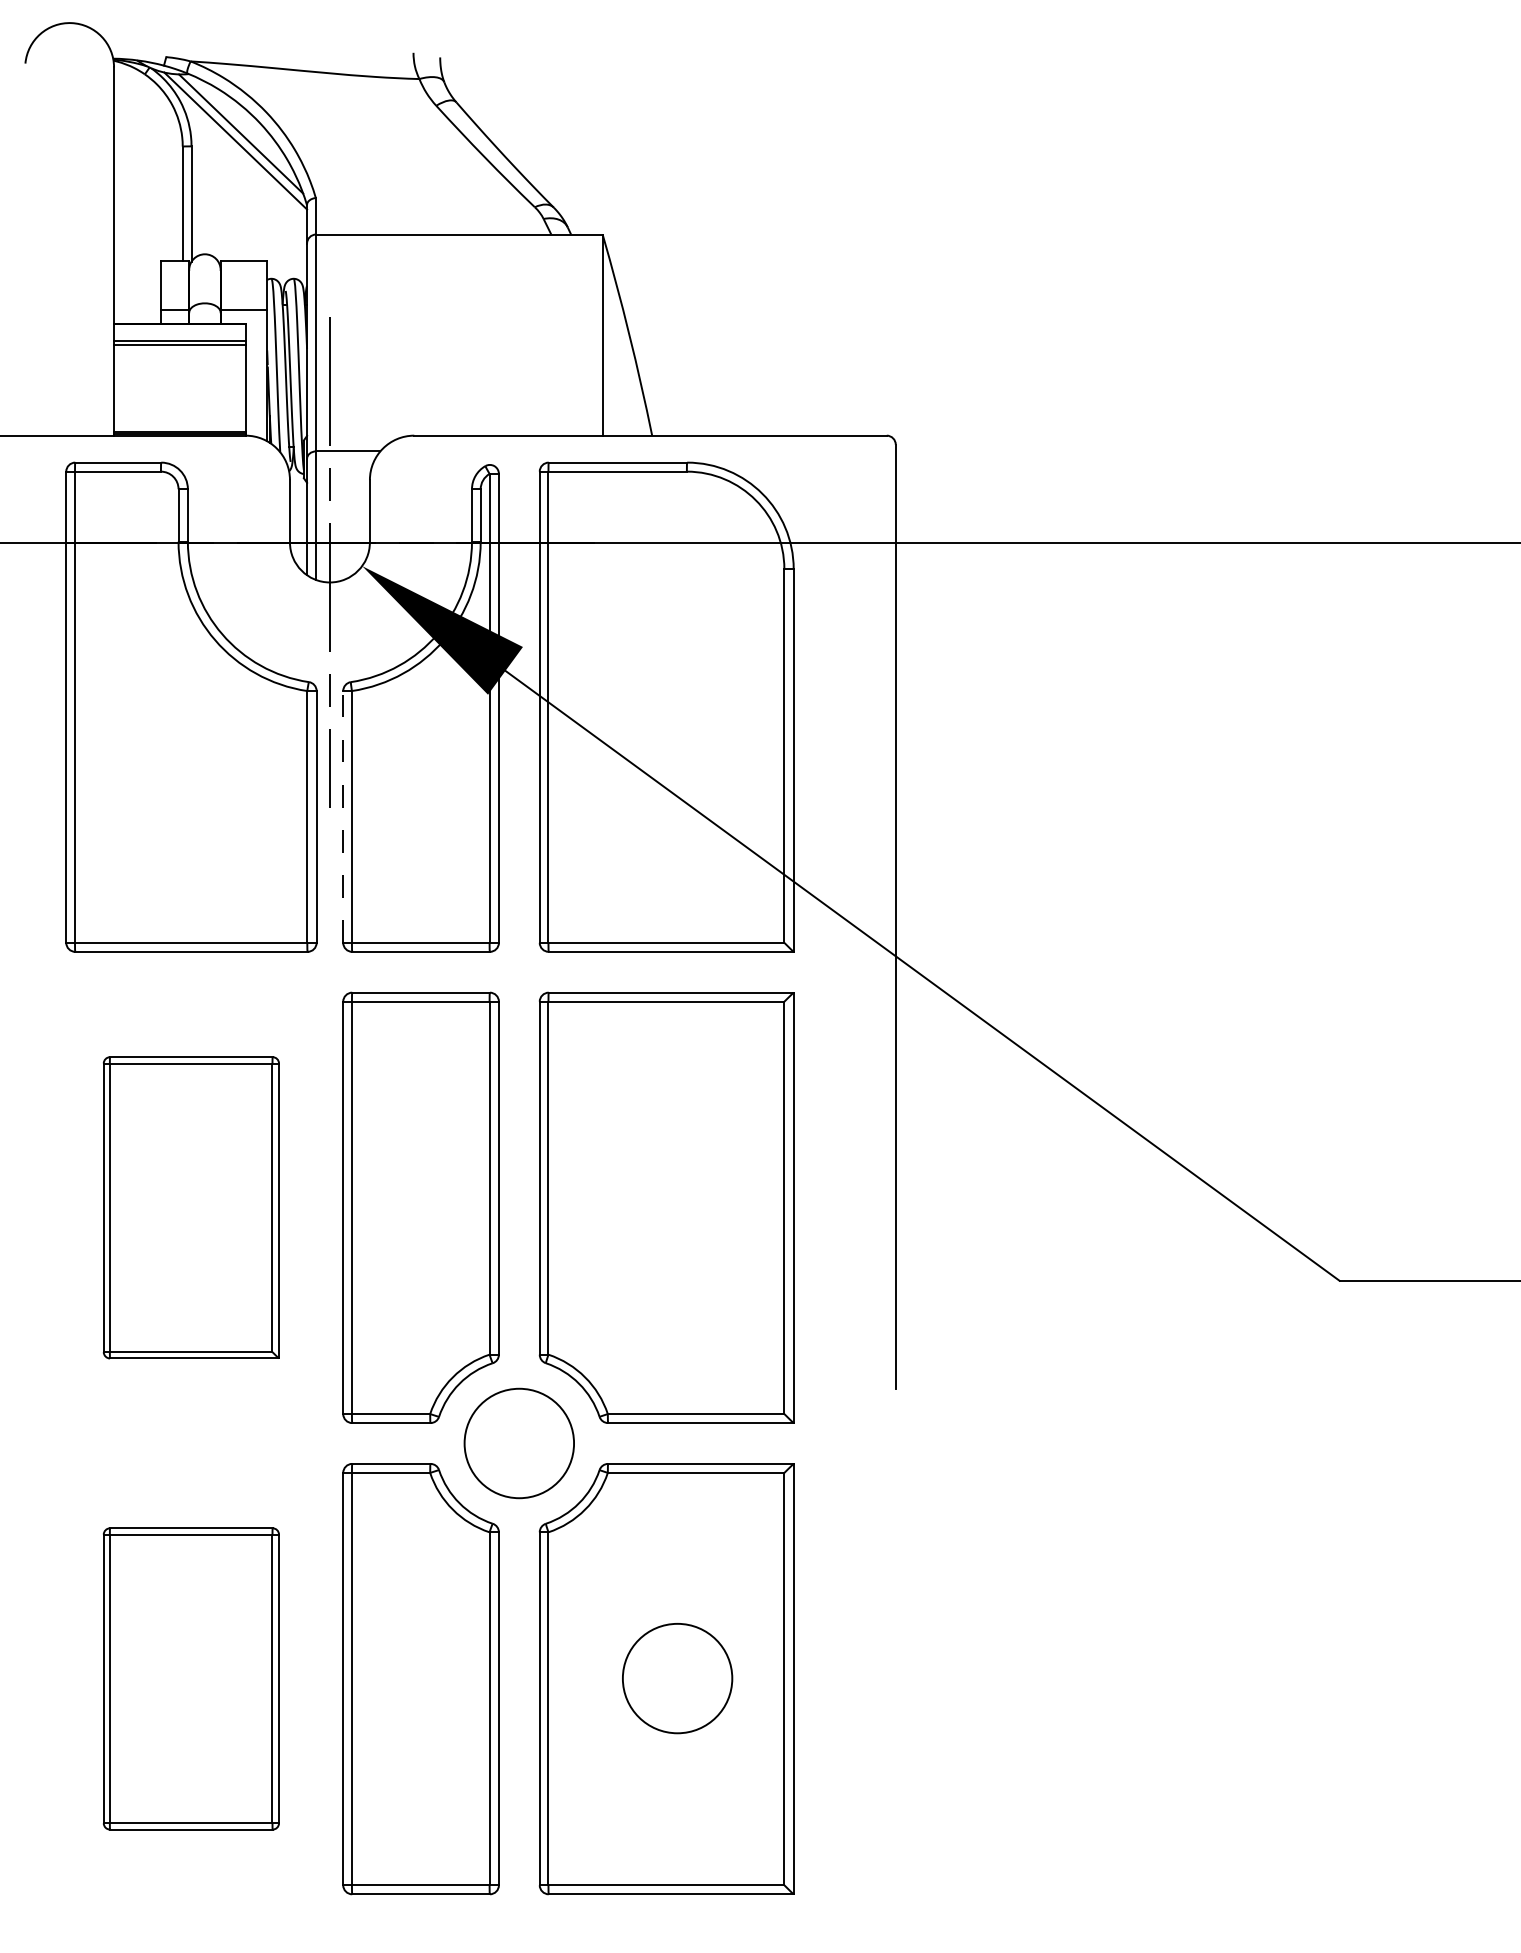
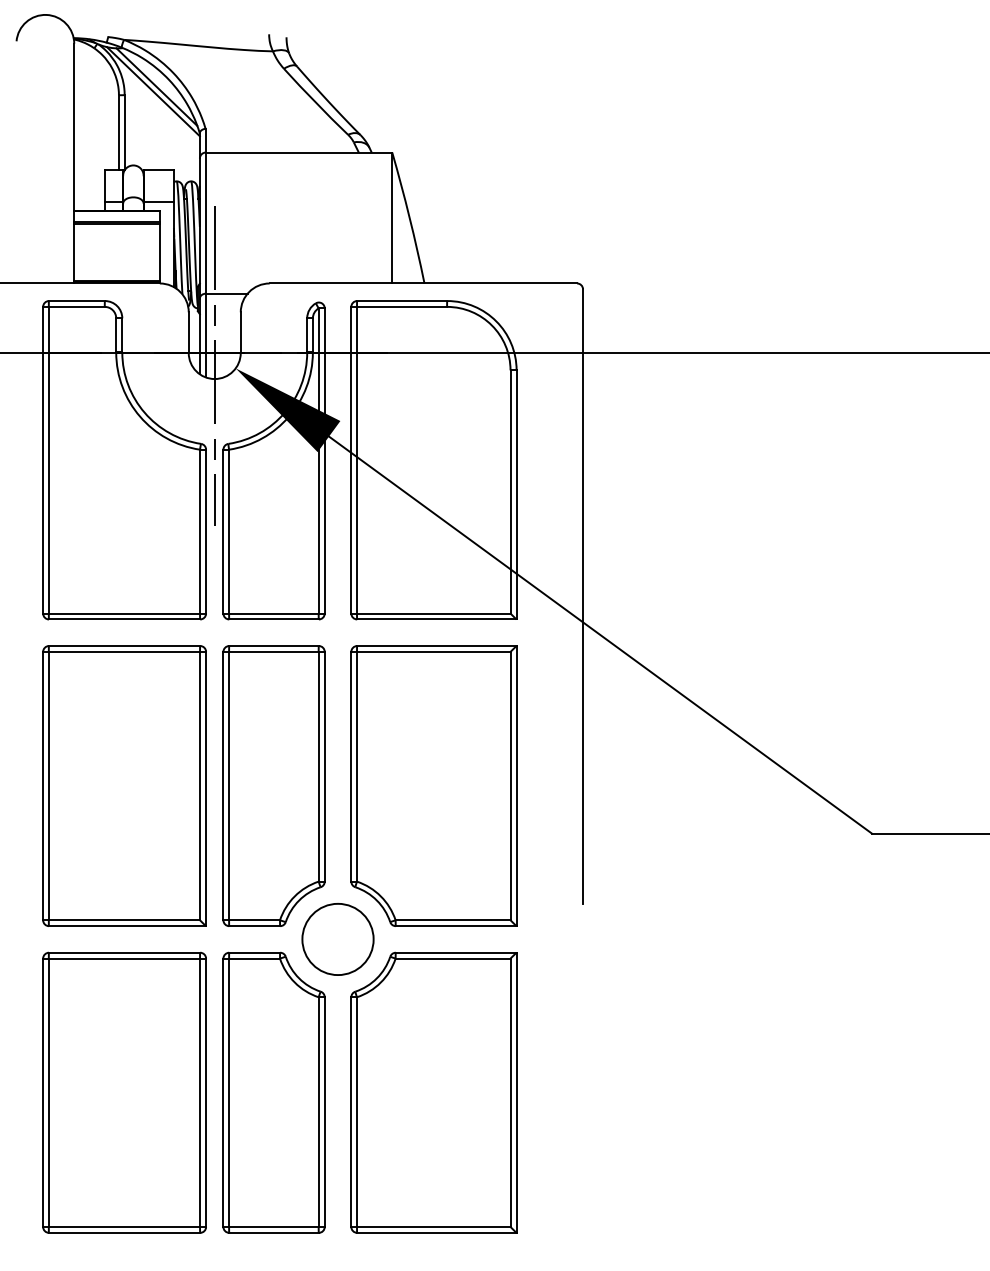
line: (343, 816) -> (223, 531), dashed -> solid
part: (191, 1206) -> (124, 785), size x1.43
part: (191, 1678) -> (124, 1092), size x1.43
circle: (676, 1678) -> (440, 1092), removed

